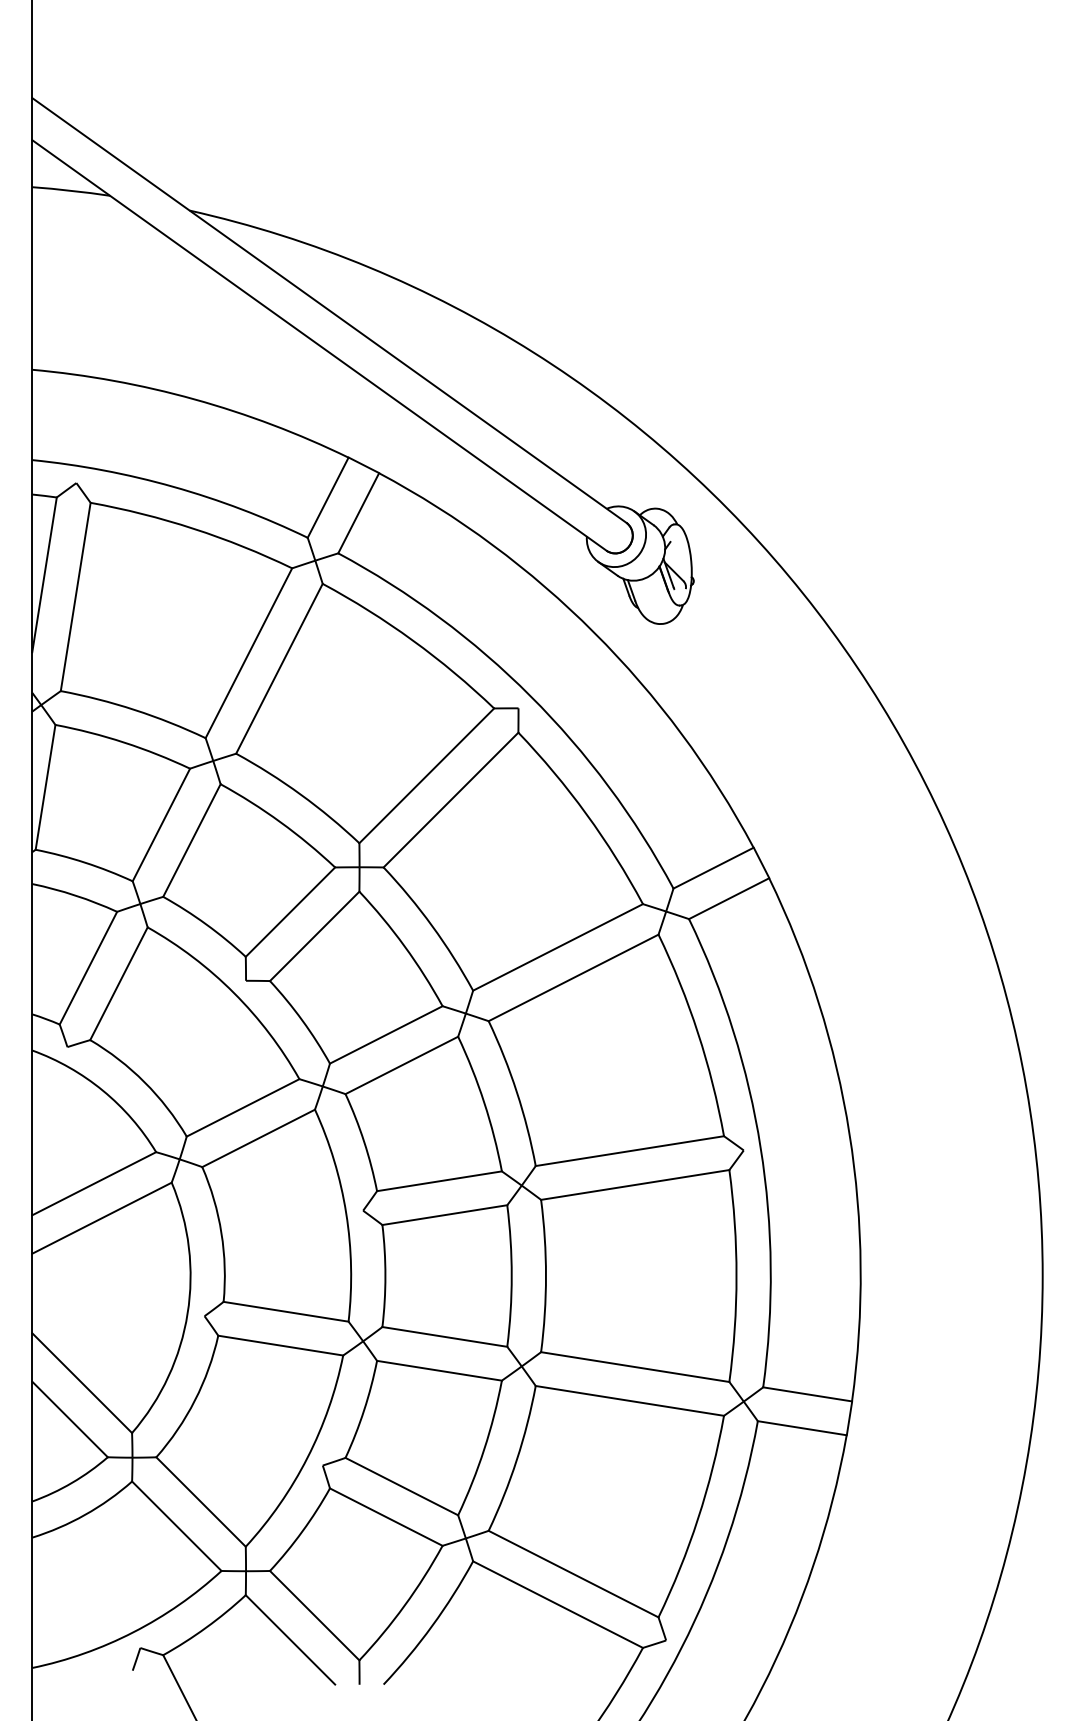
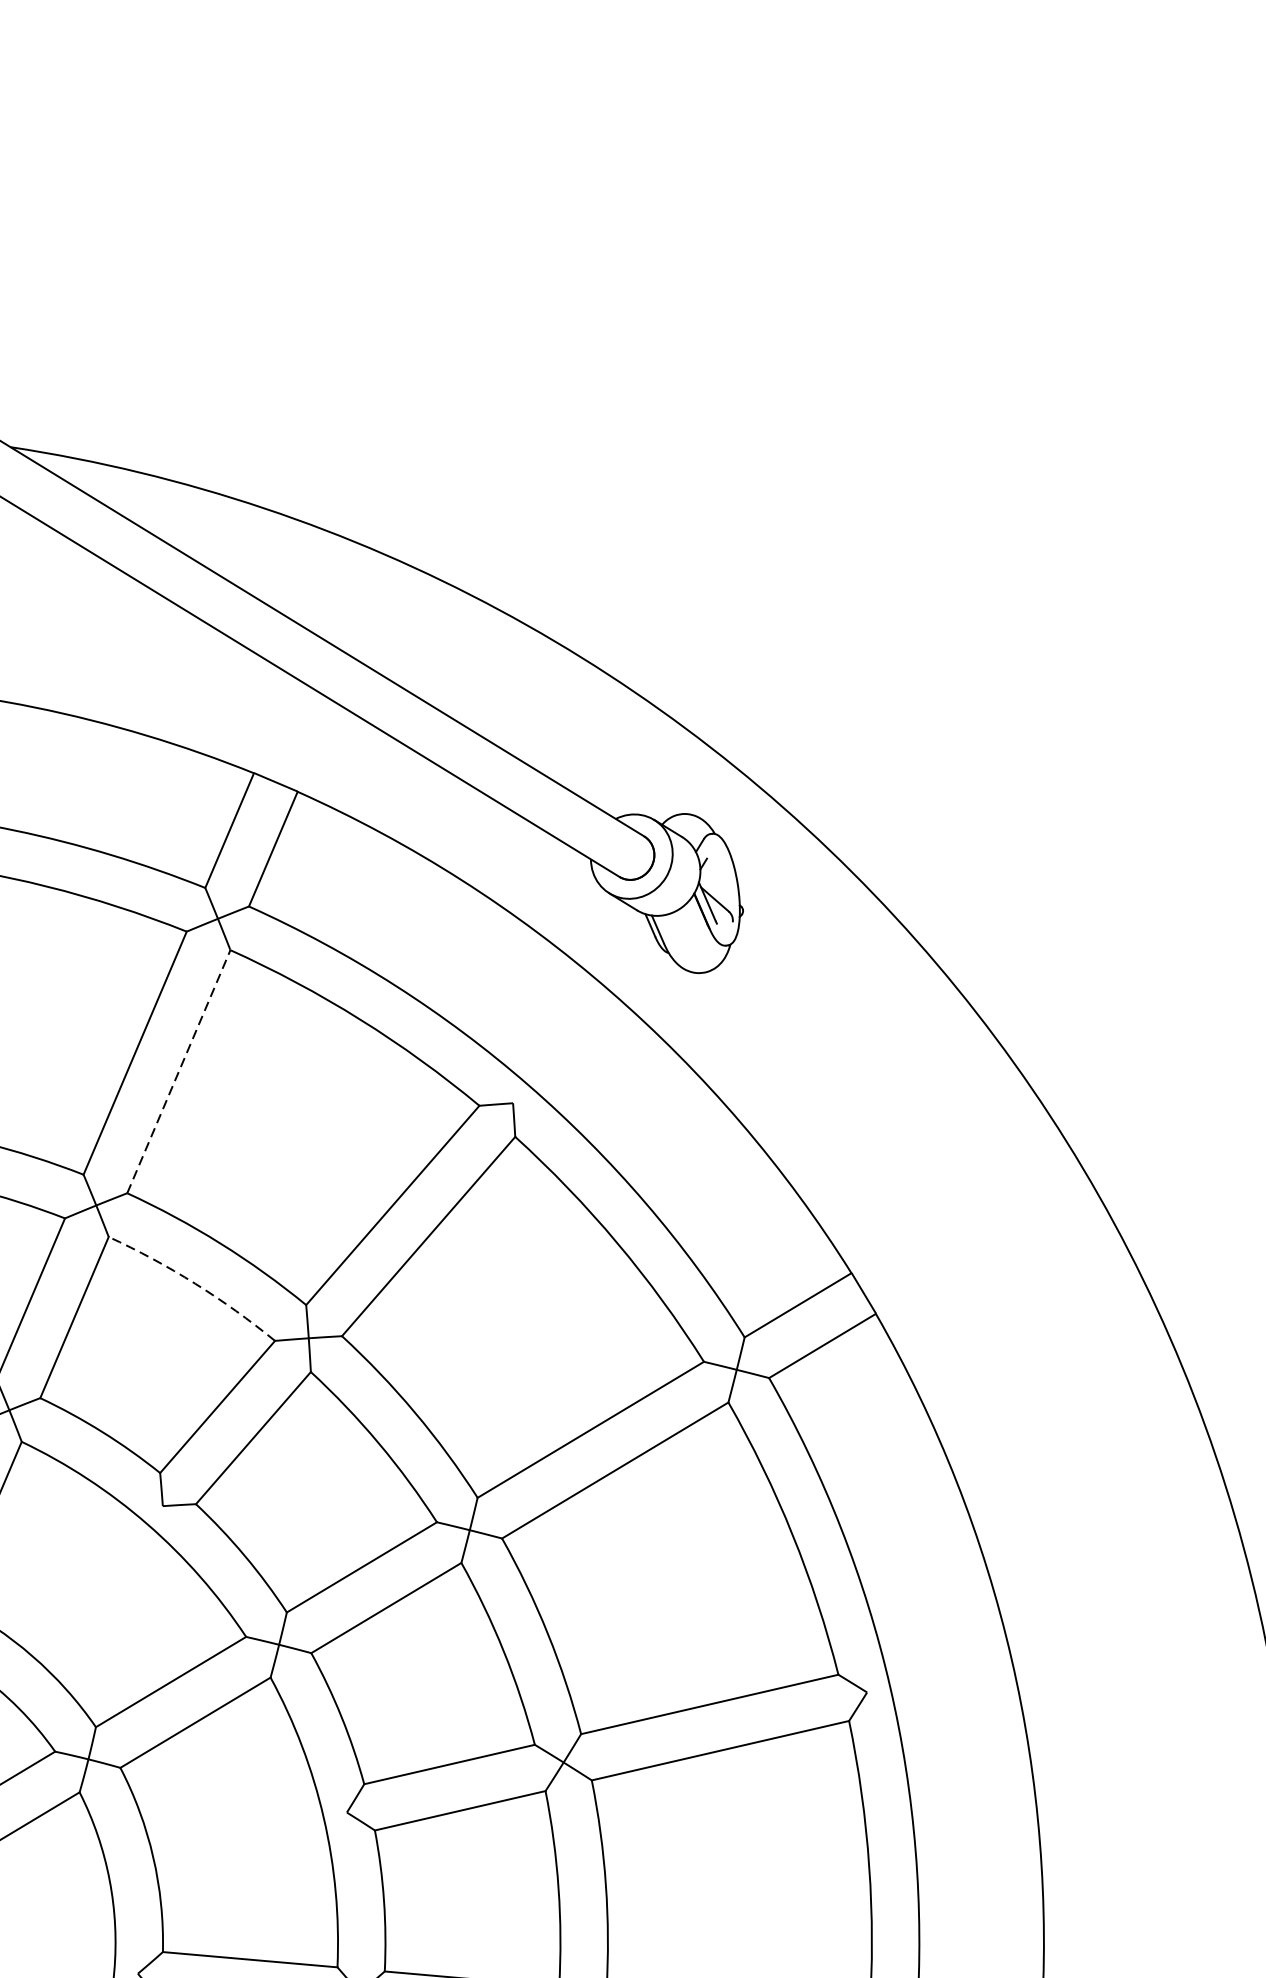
line: (279, 668) -> (178, 1071), solid -> dashed
arc: (280, 822) -> (195, 1284), solid -> dashed

